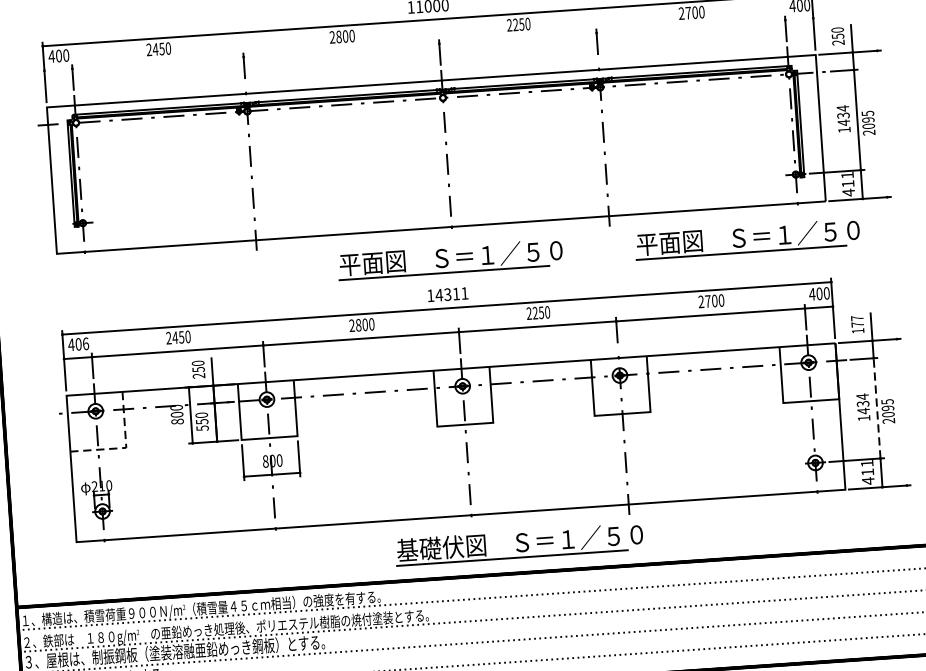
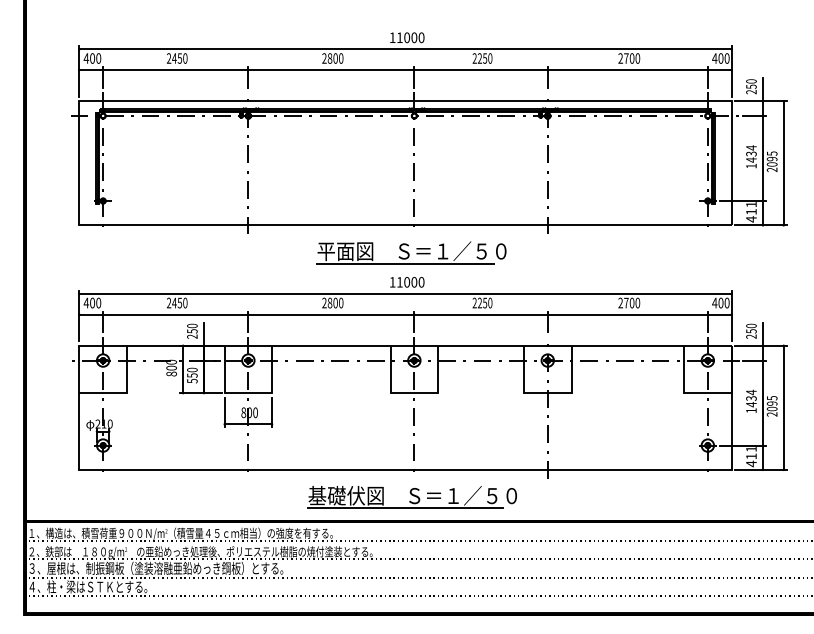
line: (428, 45) -> (405, 70), added
line: (882, 124) -> (783, 163), added
part: (747, 238) -> (663, 252), removed
text: (451, 294) -> (410, 282), 14311 -> 11000
text: (857, 323) -> (751, 330), 177 -> 250
text: (85, 343) -> (98, 302), 406 -> 400
line: (876, 408) -> (762, 403), dashed -> solid
line: (901, 411) -> (783, 407), added
line: (125, 448) -> (126, 393), dashed -> solid
part: (518, 543) -> (411, 496), moved

